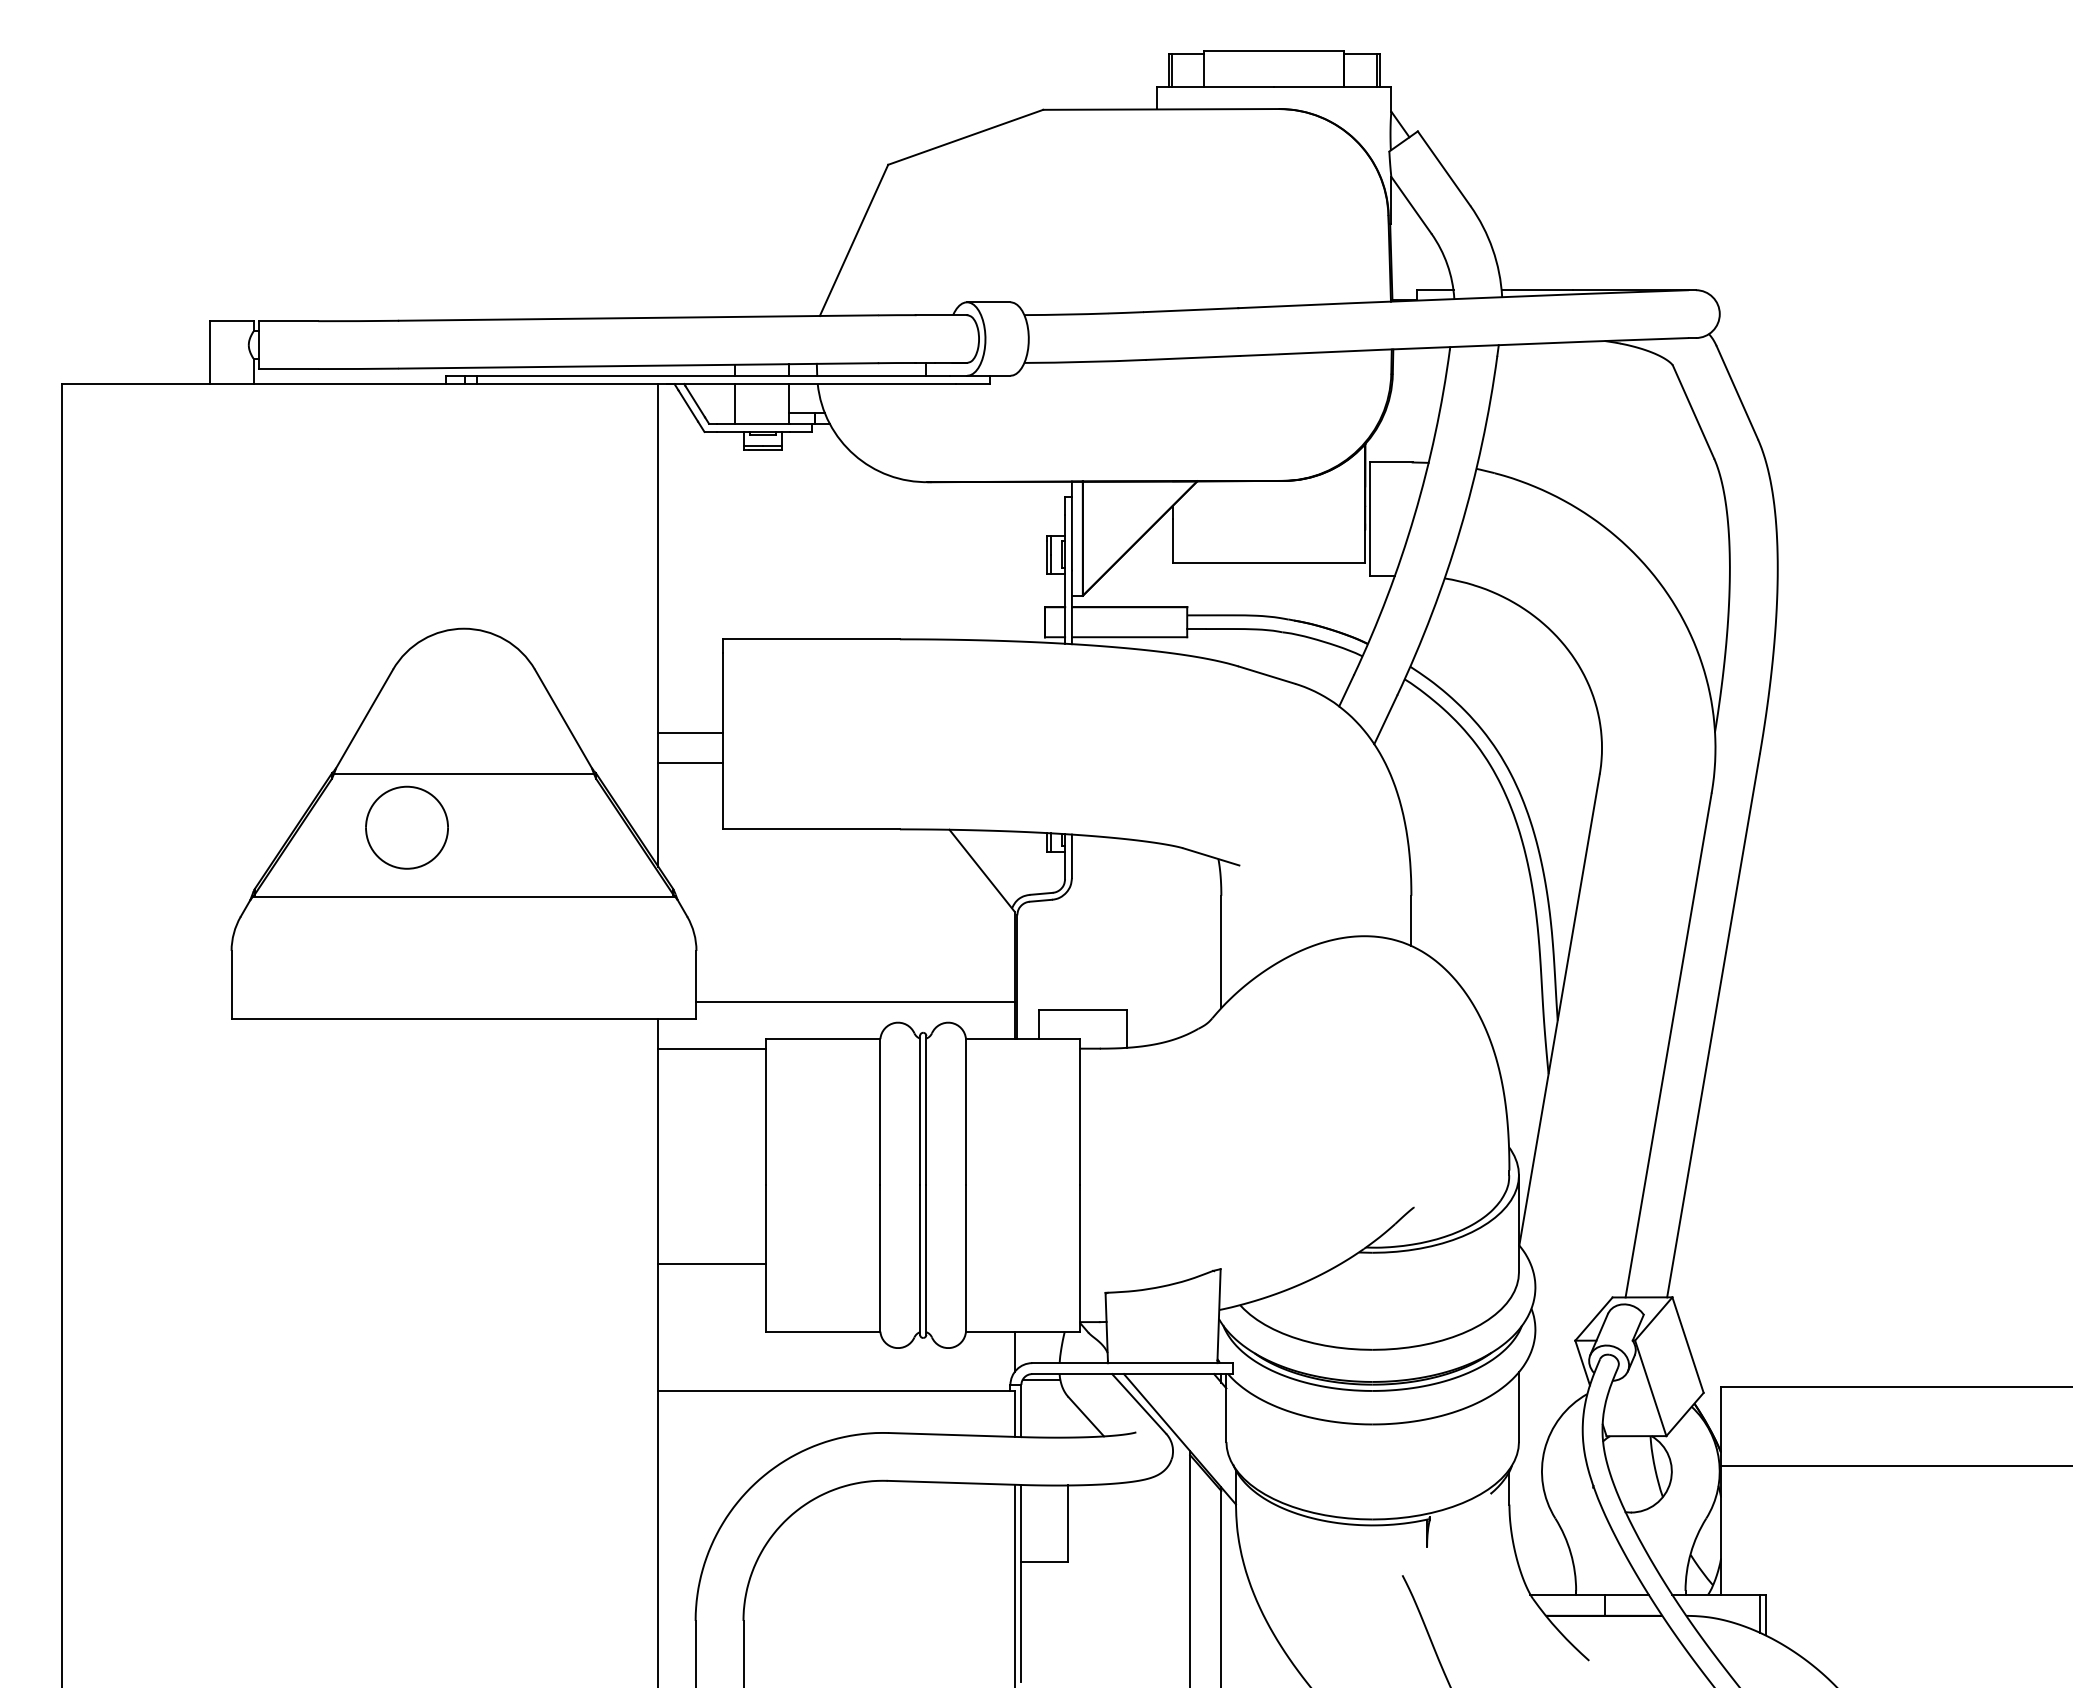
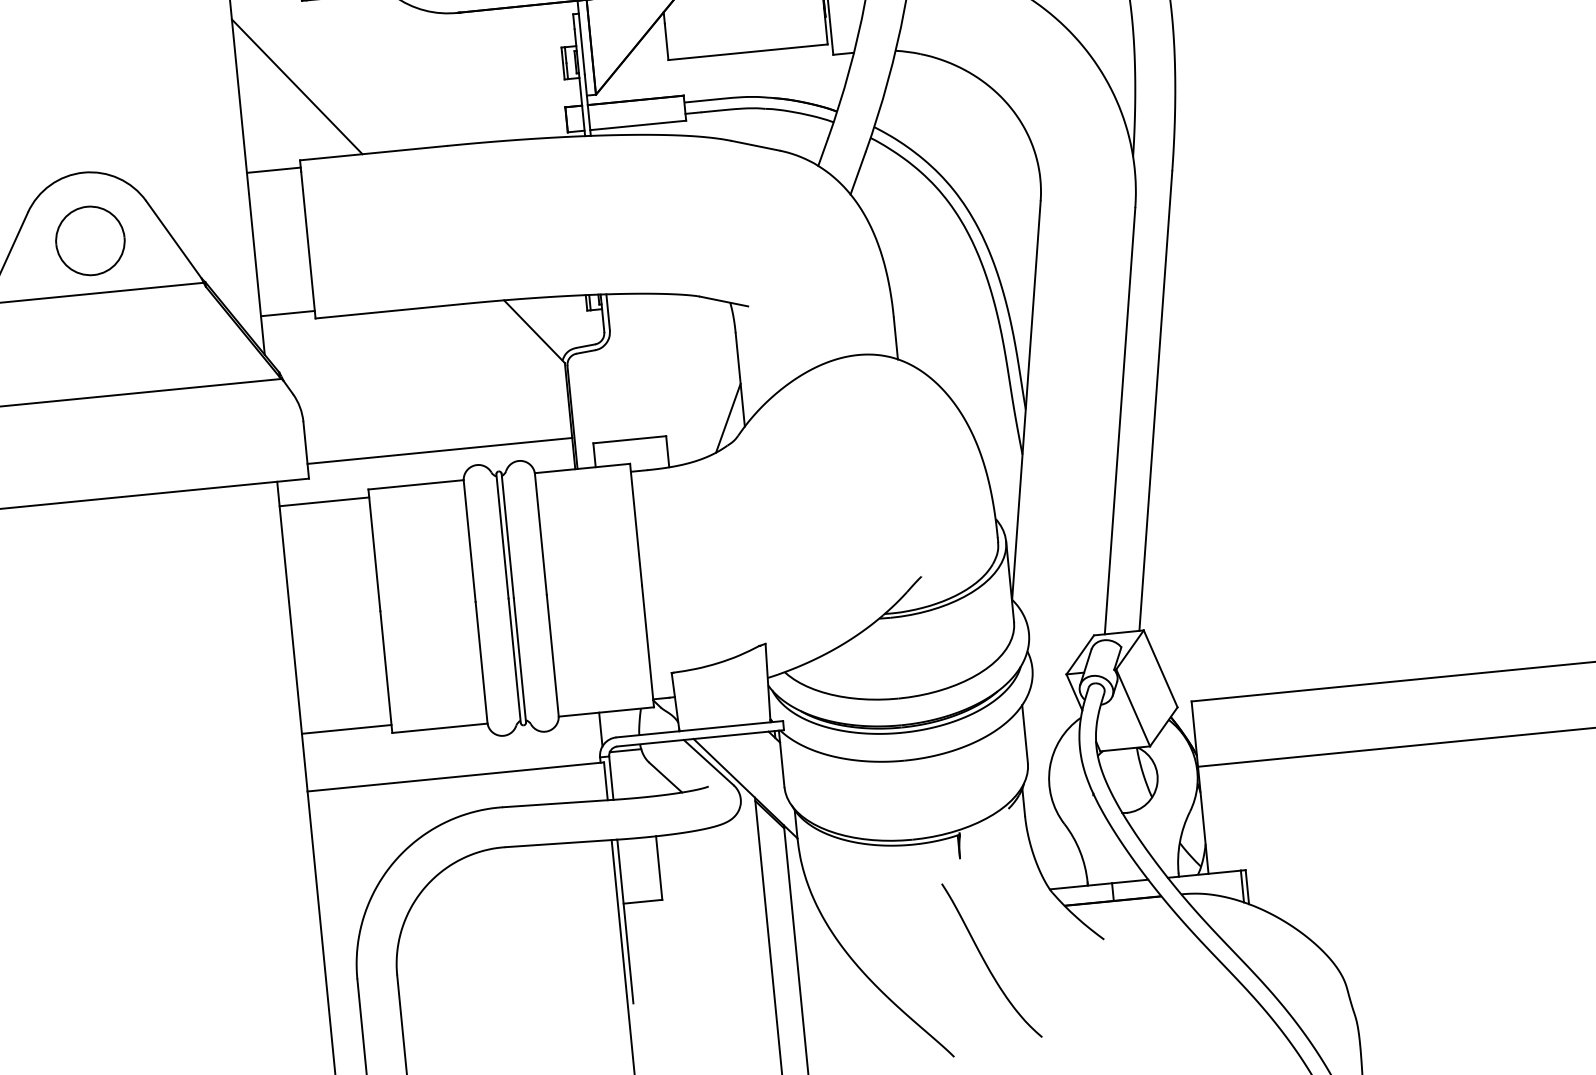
line: (728, 551) -> (297, 86), added
line: (690, 733) -> (273, 170), moved
line: (690, 763) -> (287, 313), moved
part: (406, 827) -> (89, 240), moved
line: (1202, 995) -> (728, 417), added
line: (711, 1264) -> (346, 729), moved

